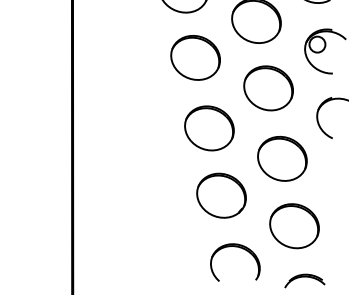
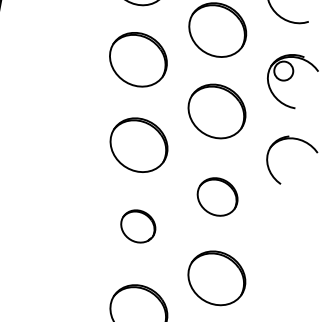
part: (282, 158) -> (217, 196), size x0.7
part: (221, 195) -> (138, 226), size x0.6

